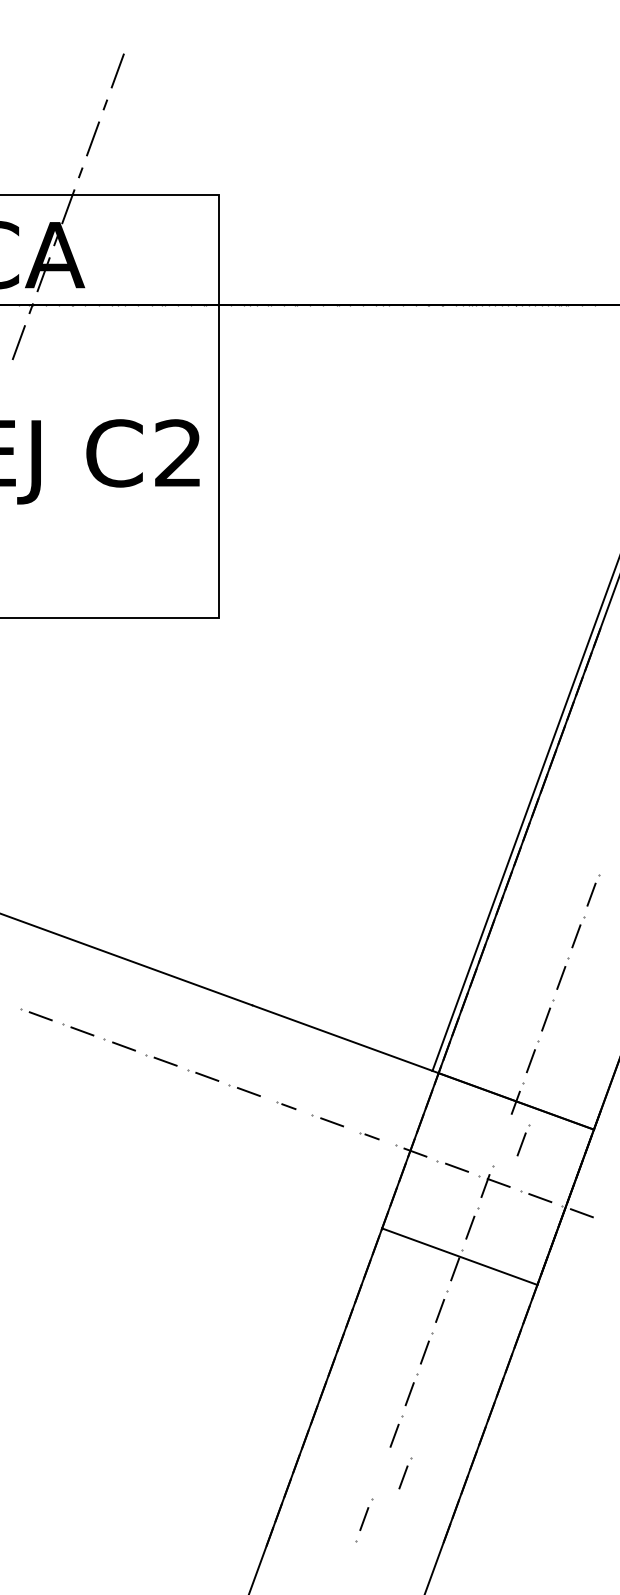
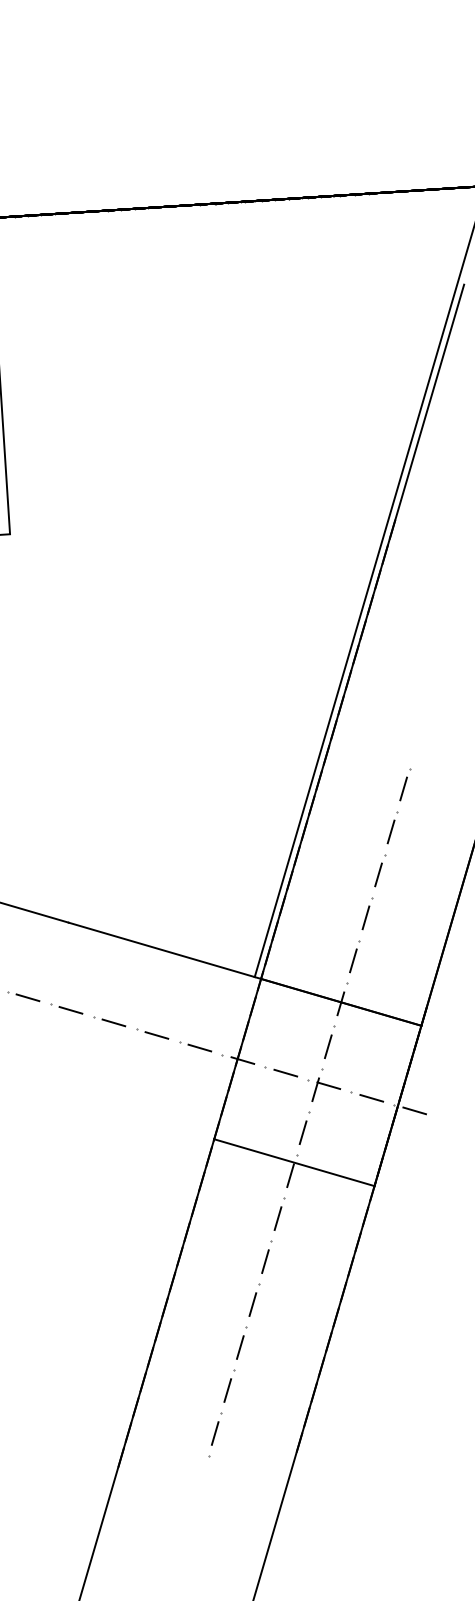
part: (286, 1105) -> (109, 1021), size x1.67
part: (369, 1135) -> (195, 1046), size x1.67
part: (523, 1140) -> (329, 1042), moved
part: (405, 1473) -> (229, 1386), moved

